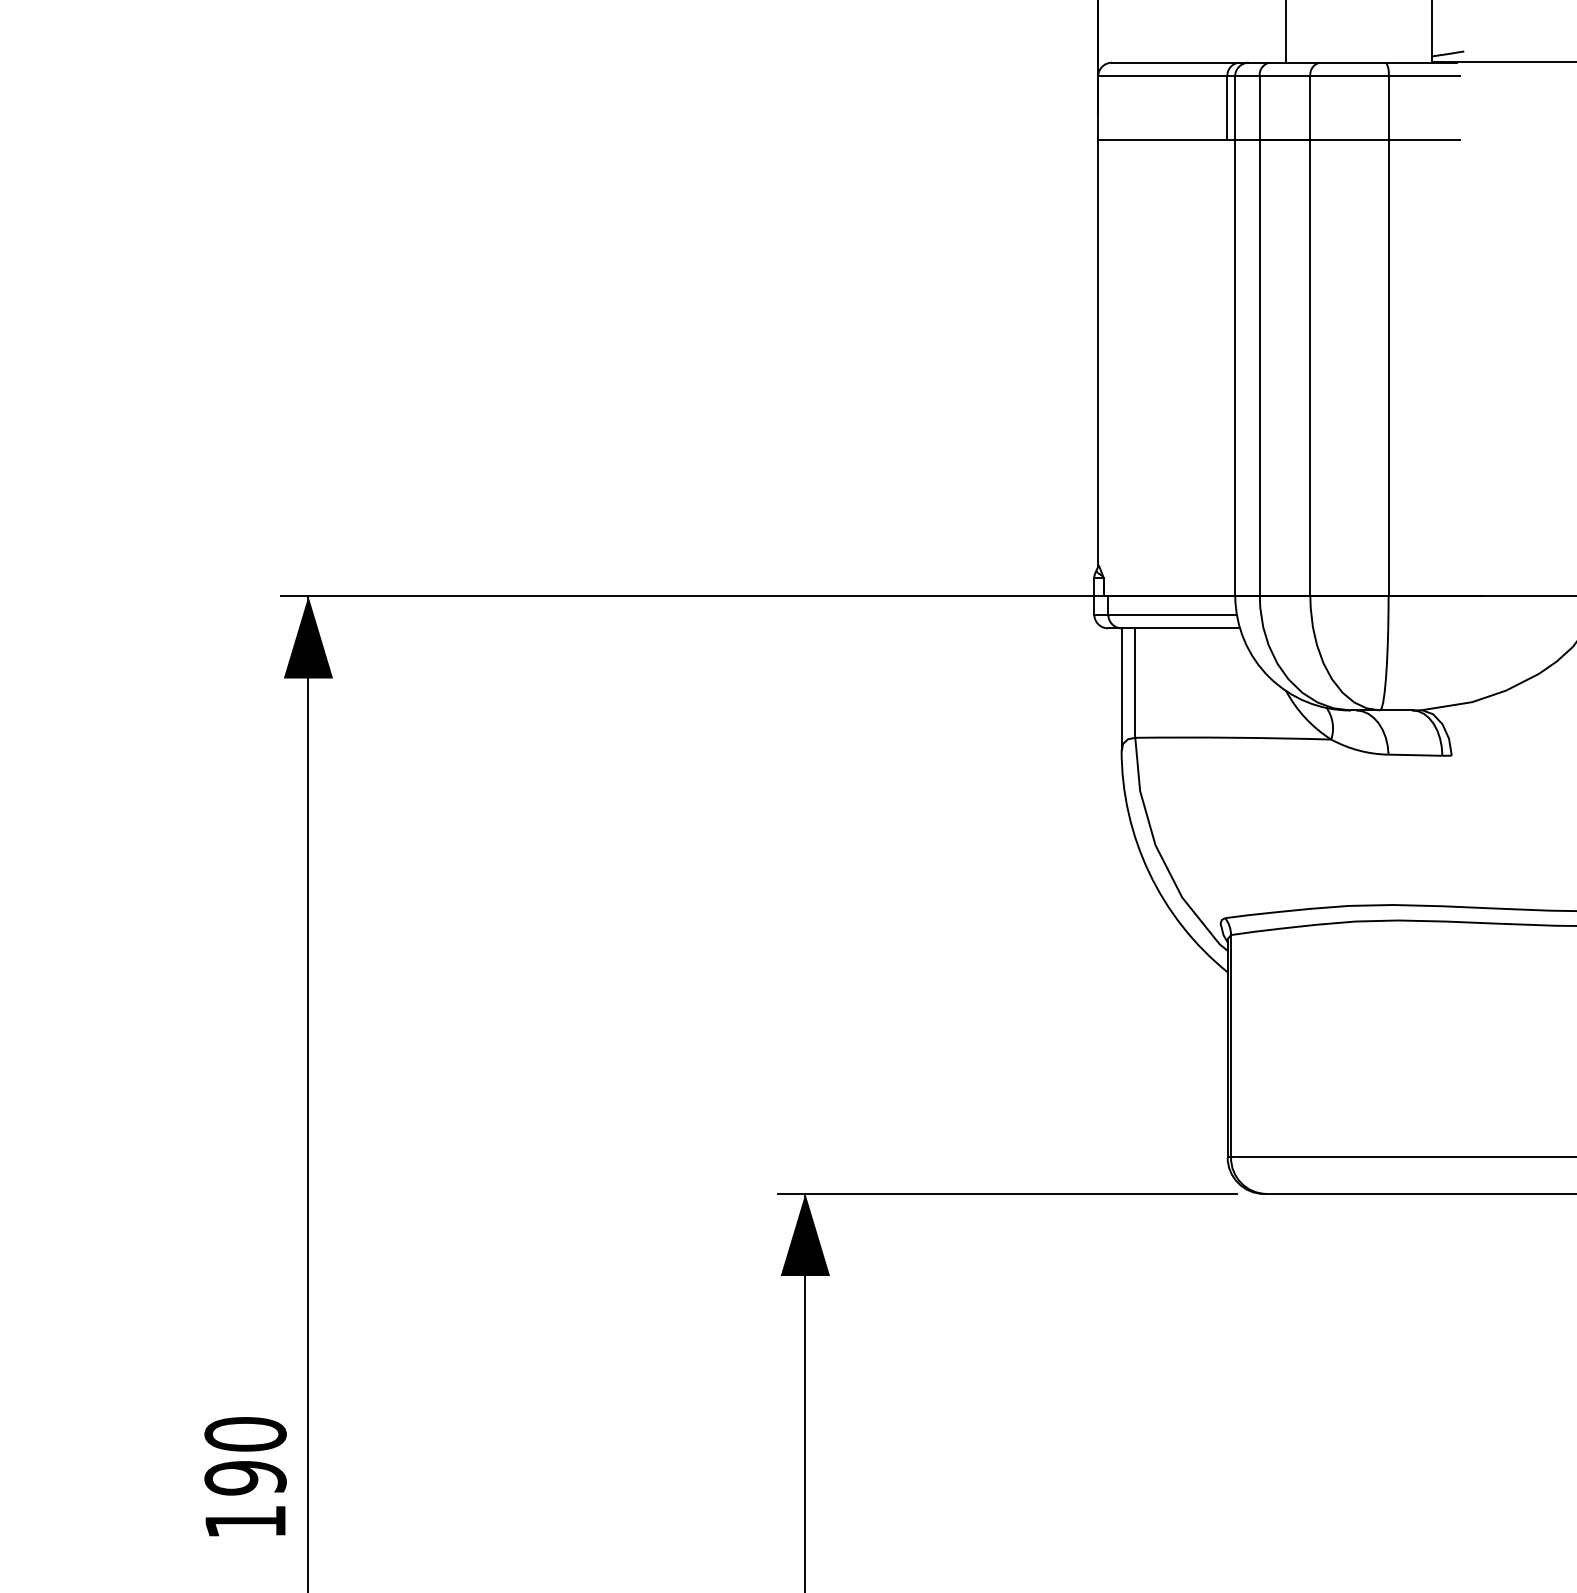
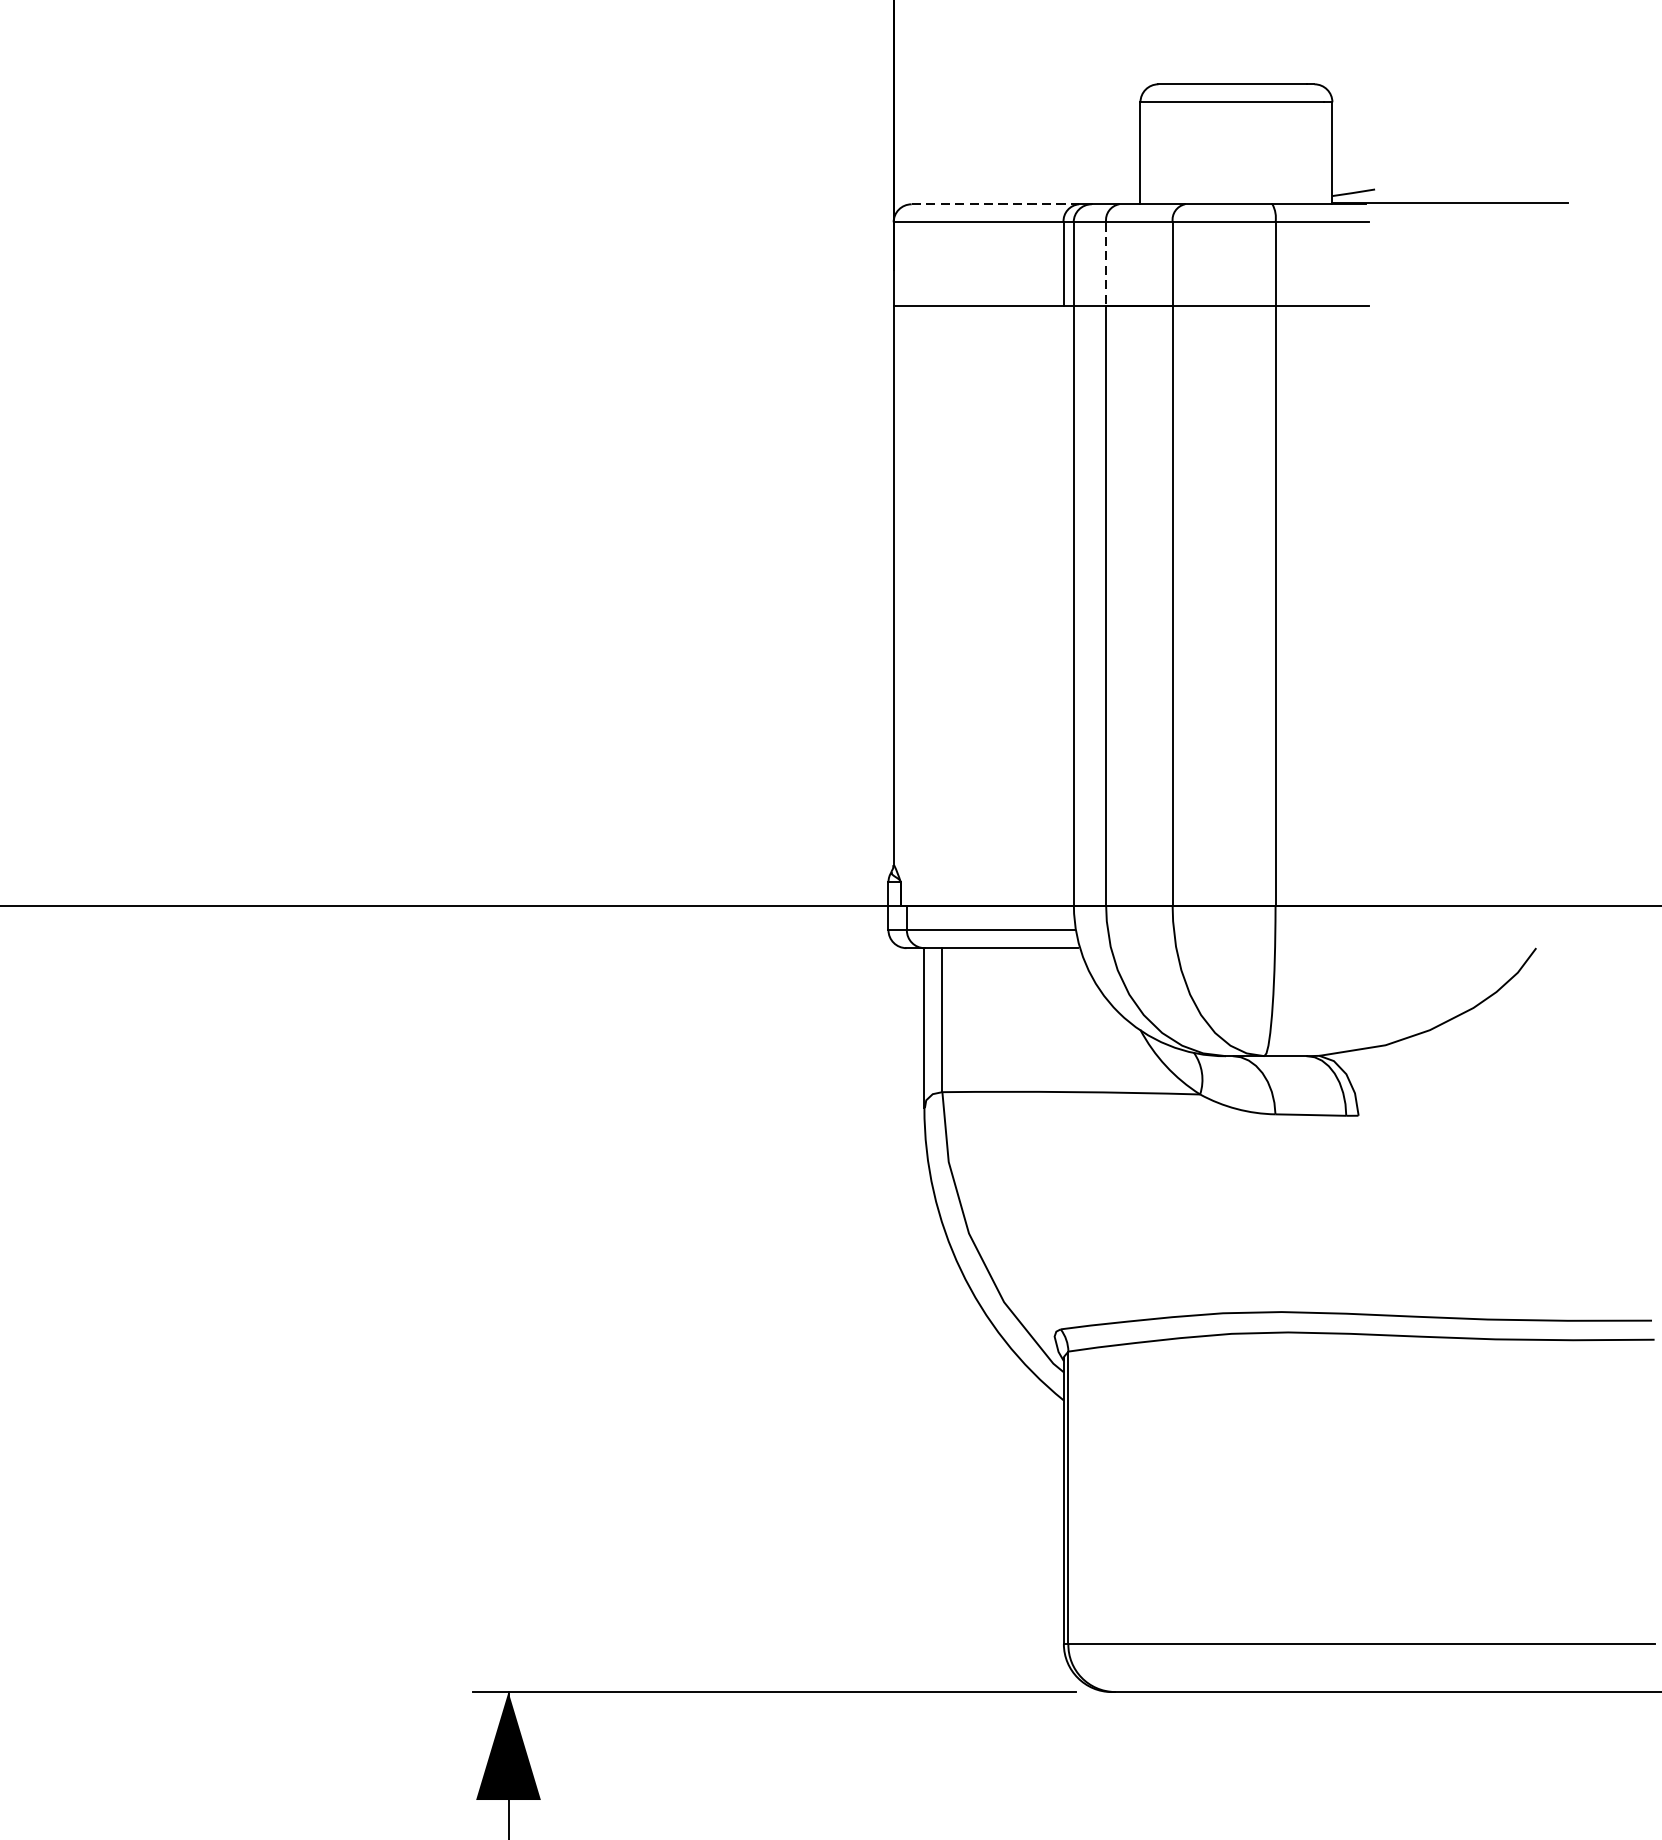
line: (1175, 62) -> (995, 204), solid -> dashed
line: (1259, 108) -> (1105, 264), solid -> dashed

